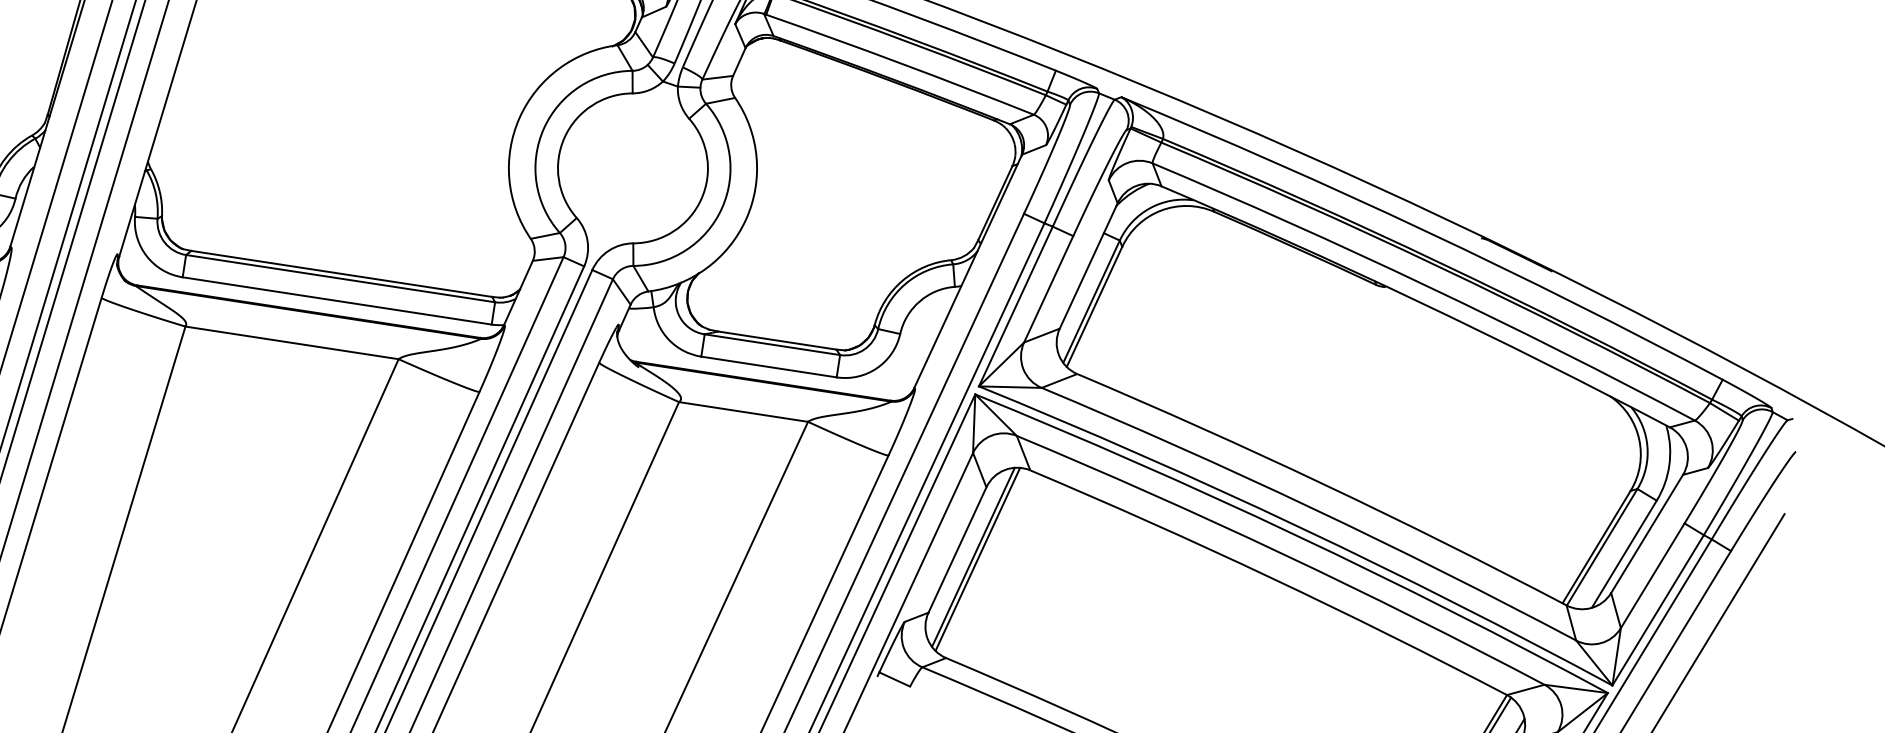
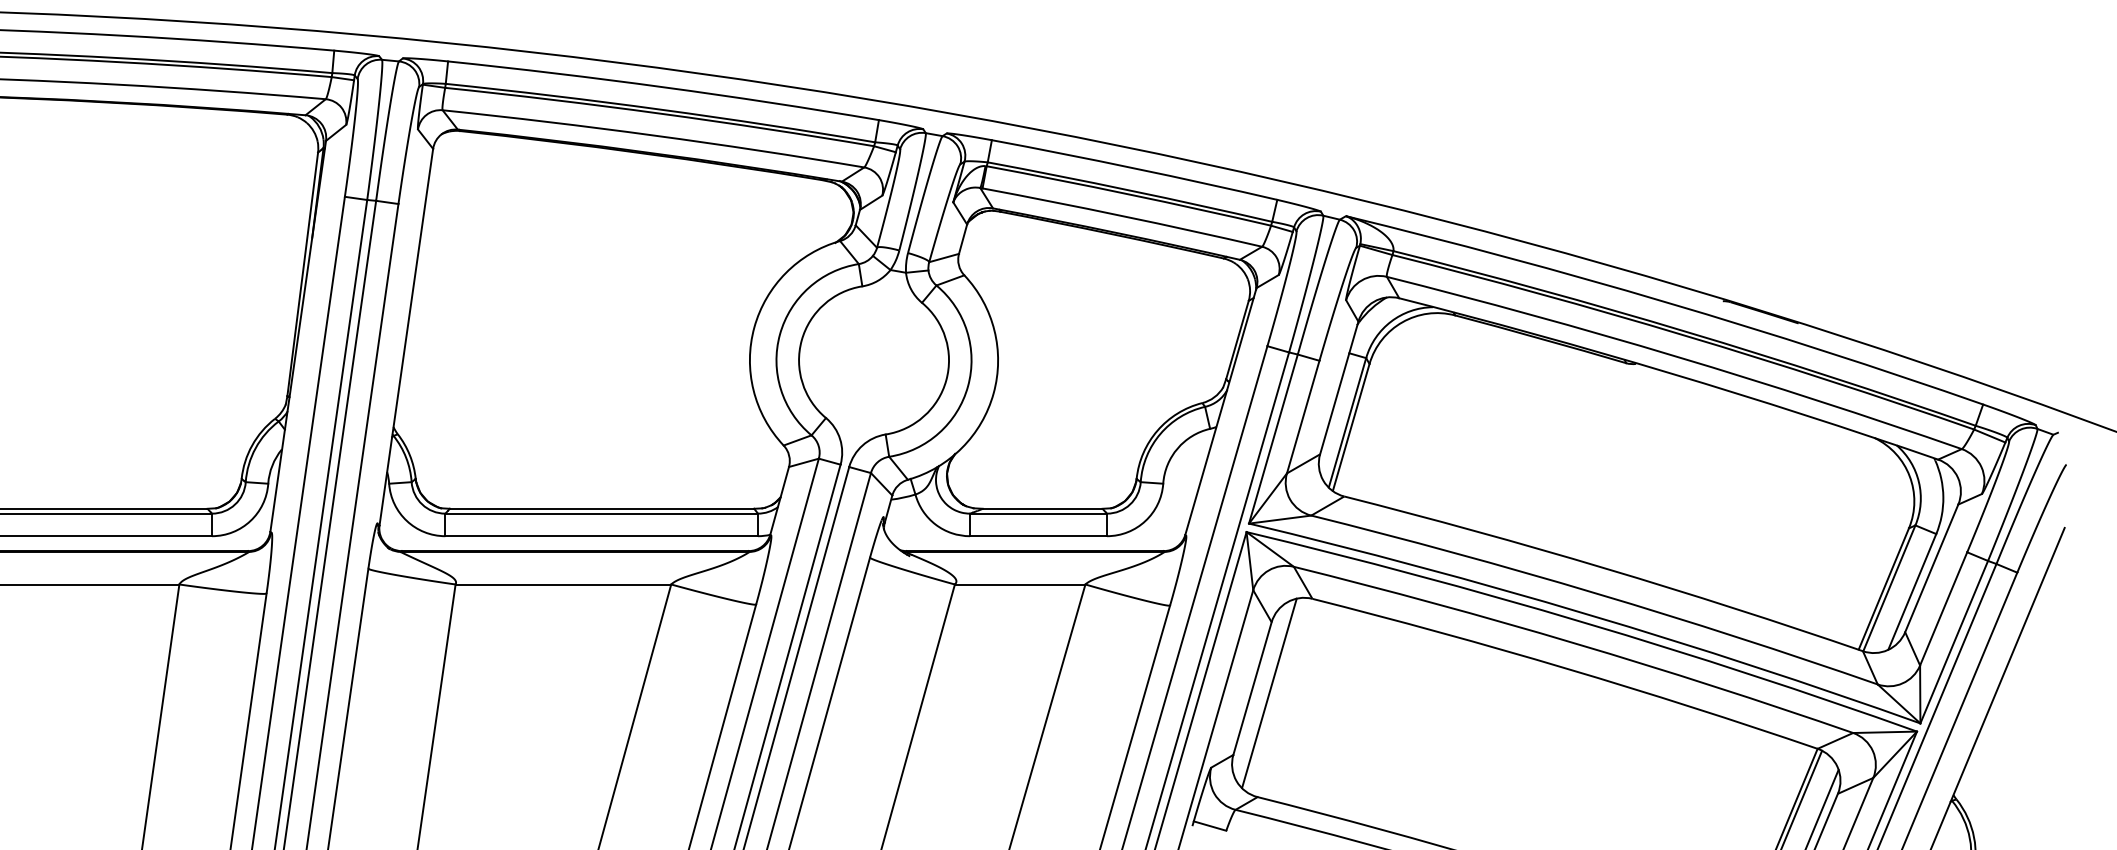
line: (977, 559) -> (1273, 694), removed

